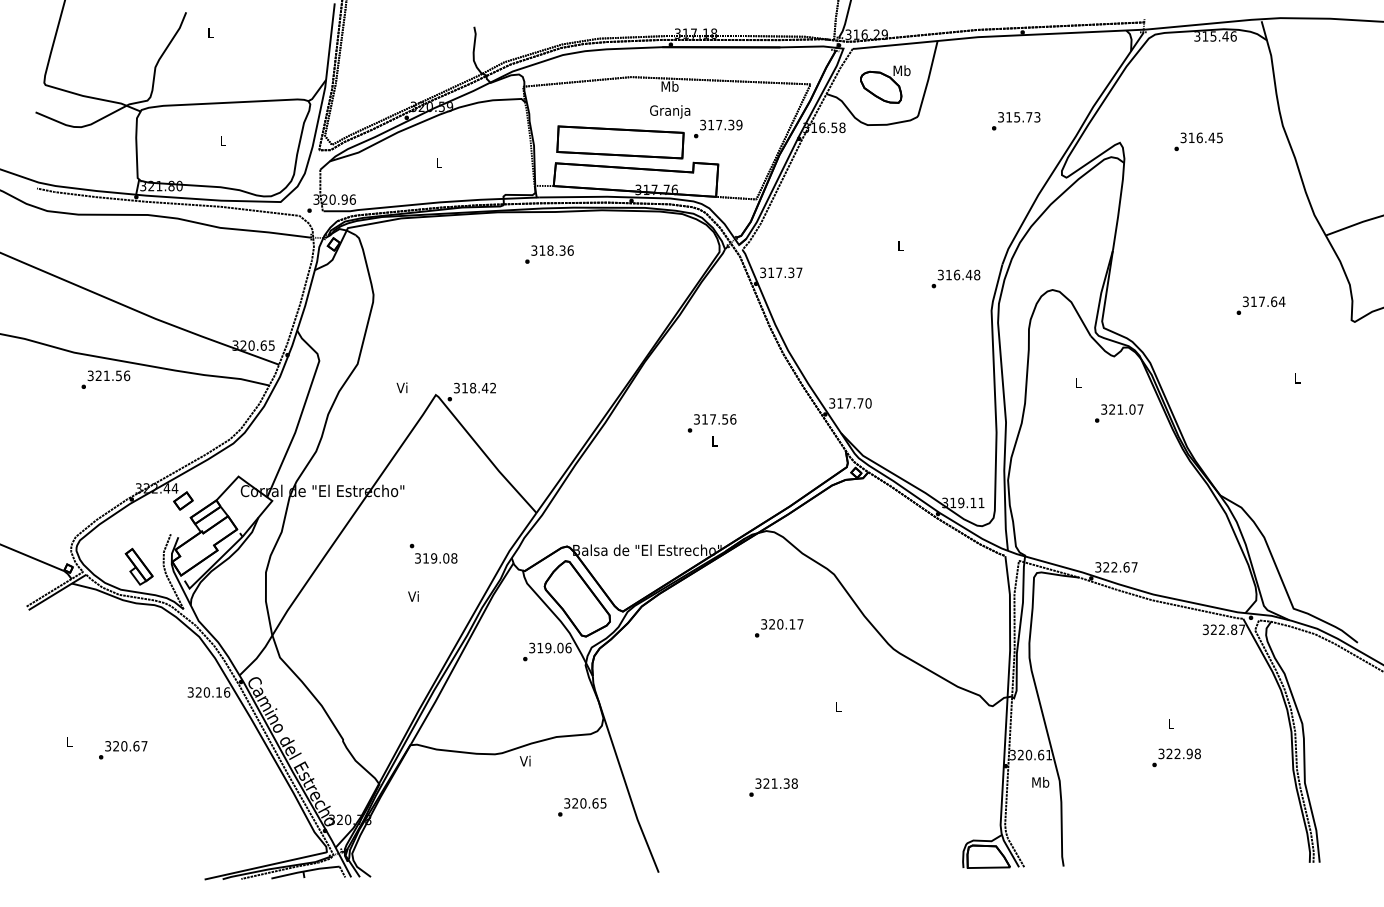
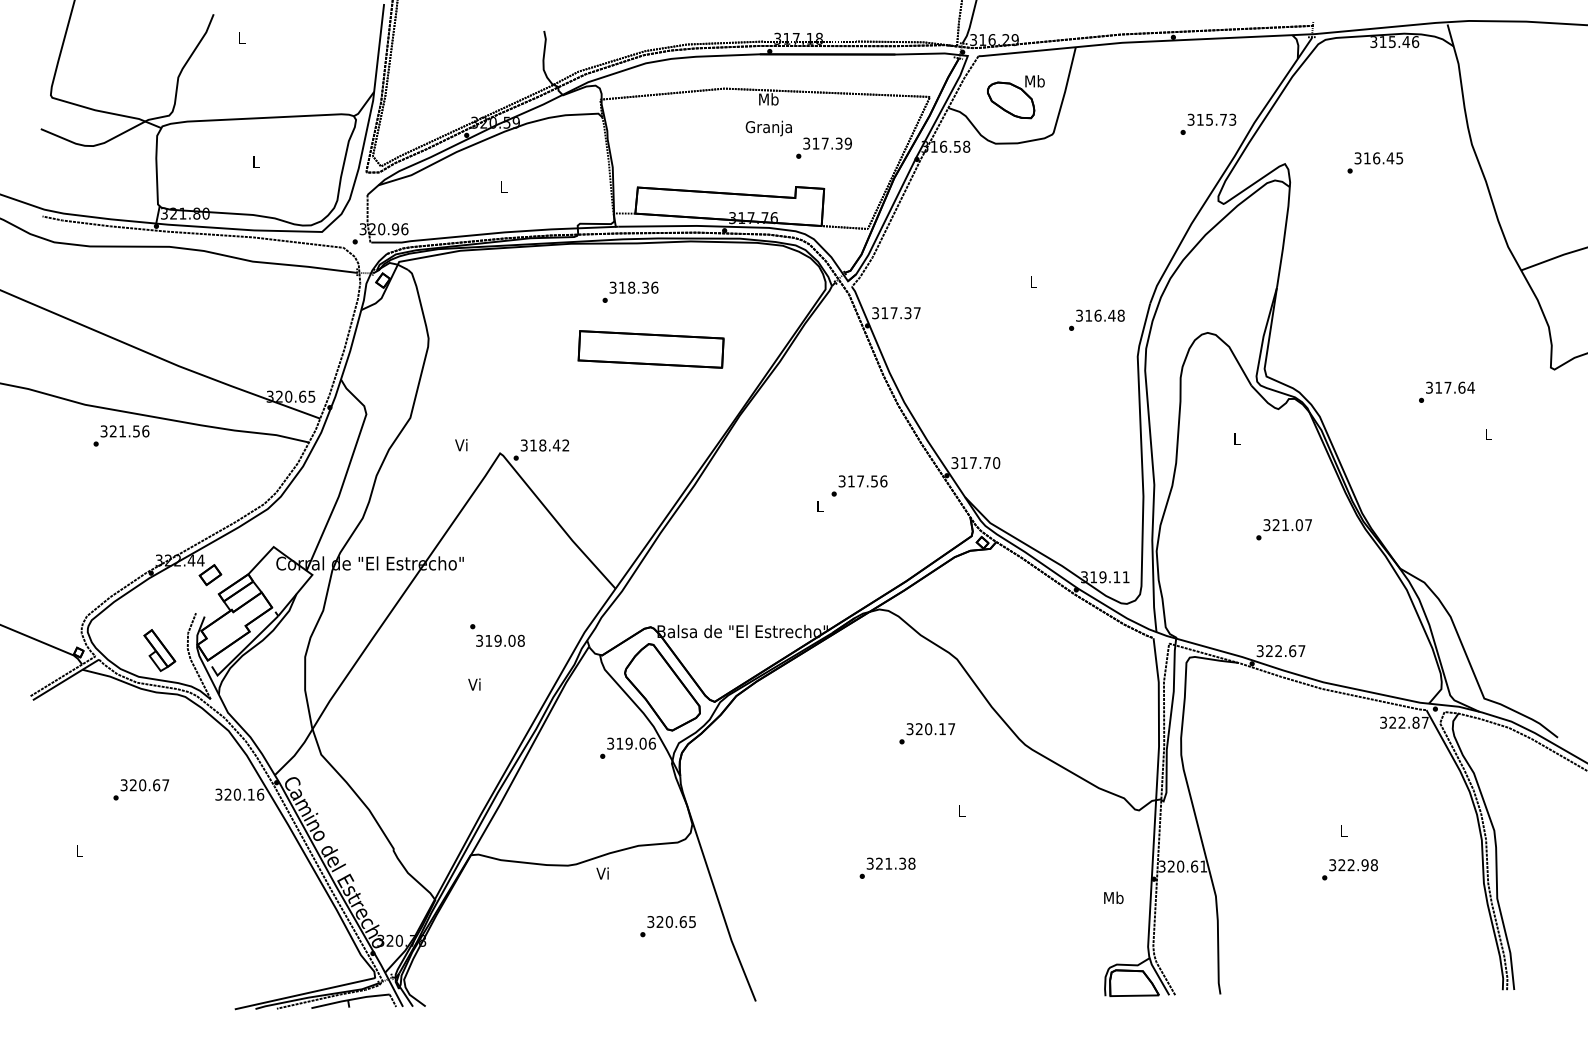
text: (1016, 121) -> (1208, 124), moved
part: (620, 142) -> (651, 349), moved
text: (1260, 305) -> (1446, 391), moved
text: (1119, 413) -> (1284, 529), moved
text: (711, 423) -> (858, 486), moved
text: (779, 628) -> (927, 733), moved
text: (123, 750) -> (141, 790), moved
text: (1040, 782) -> (1113, 897), moved
text: (773, 787) -> (887, 868), moved

